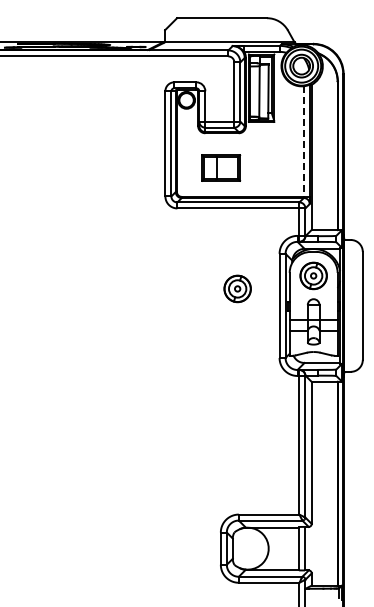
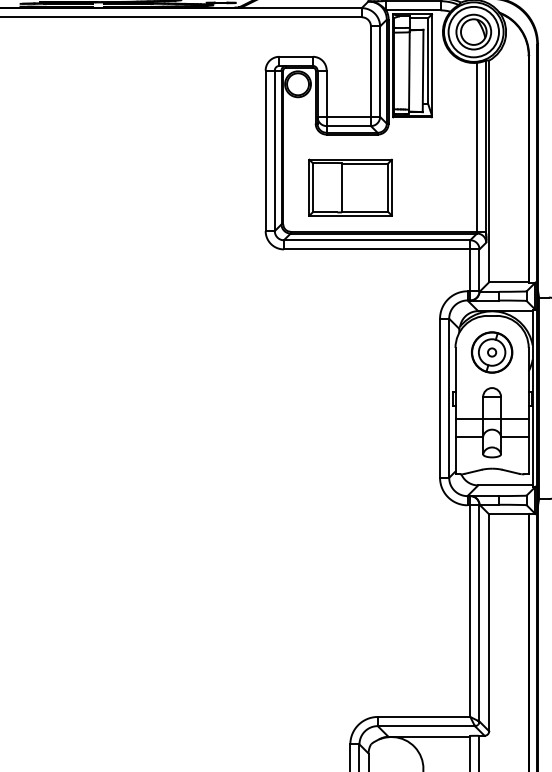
line: (303, 142) -> (476, 148), dashed -> solid
part: (221, 167) -> (351, 186), size x1.43
part: (237, 288) -> (375, 371), removed

